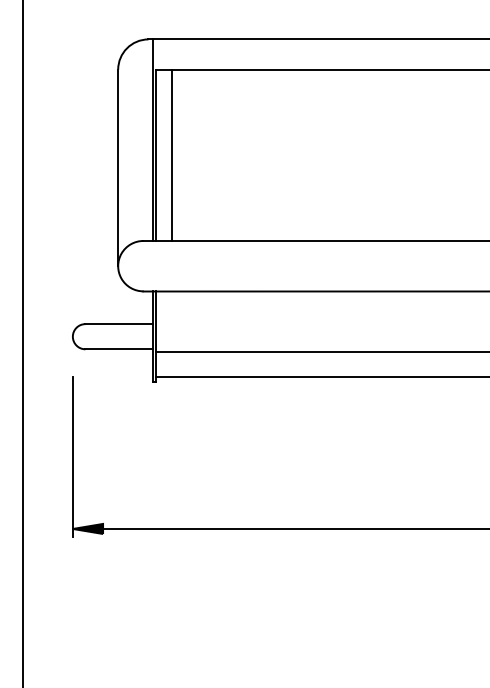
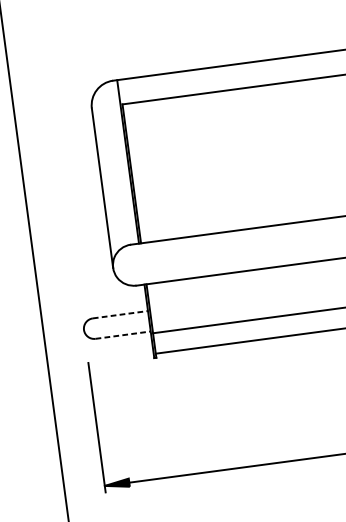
line: (171, 154) -> (144, 171), removed
line: (119, 324) -> (120, 315), solid -> dashed
line: (119, 349) -> (123, 335), solid -> dashed

